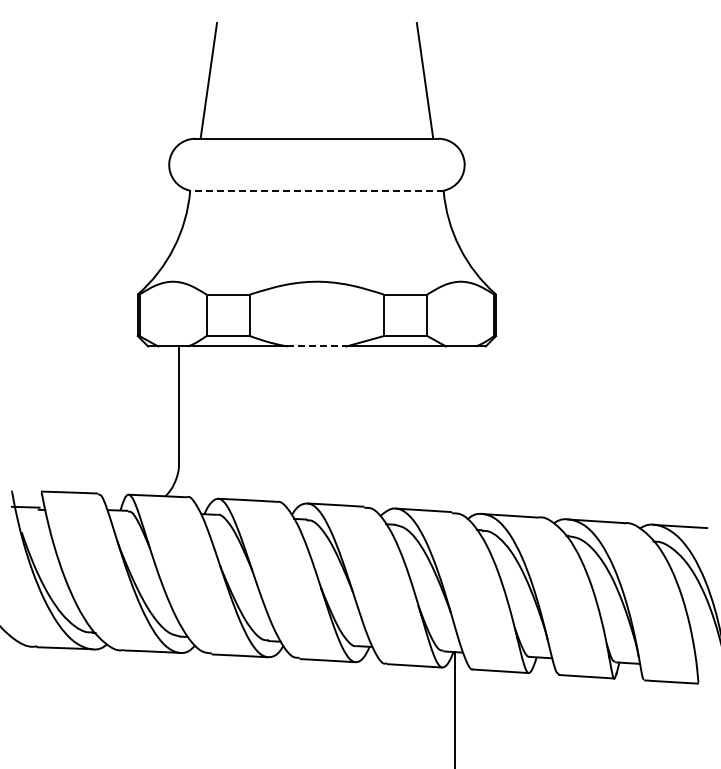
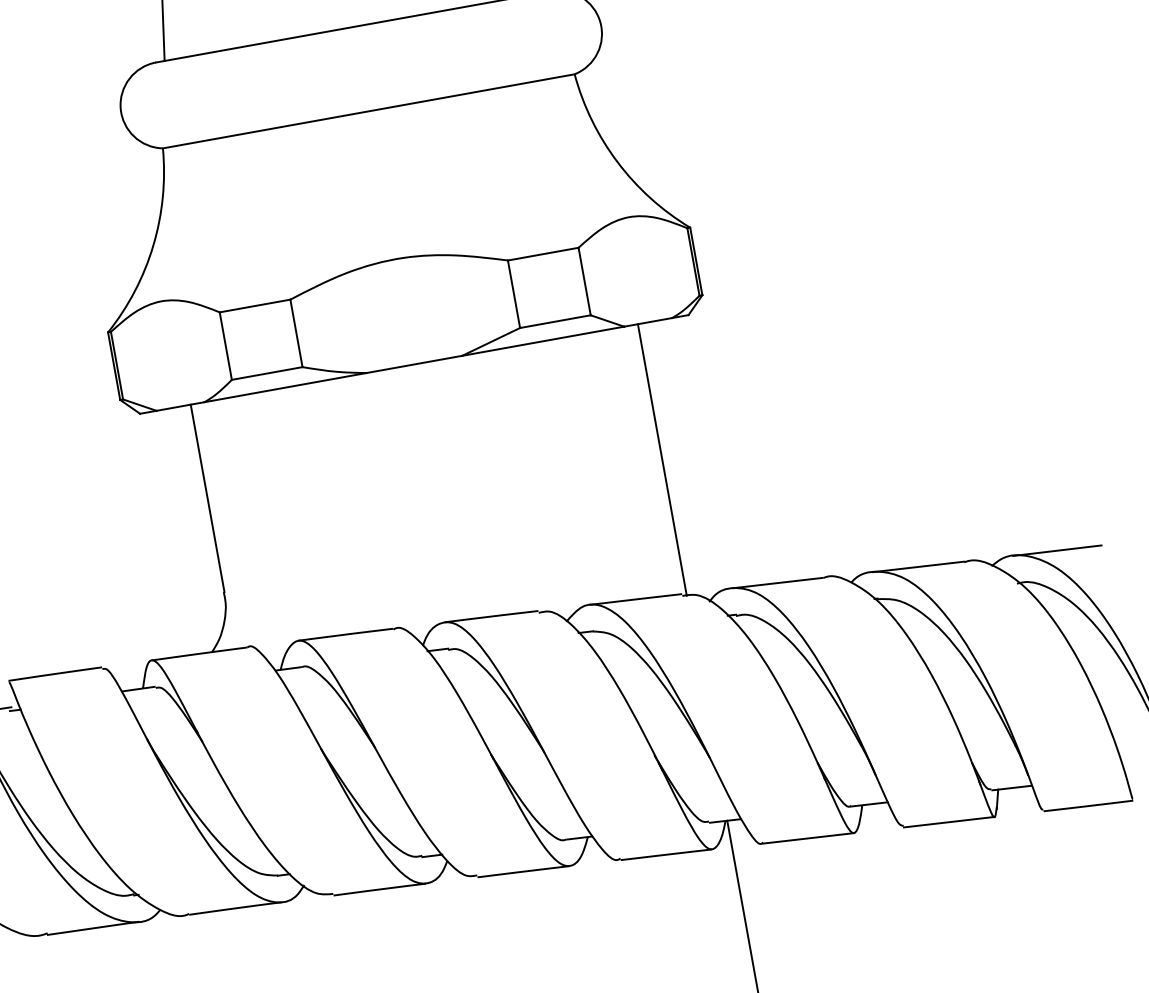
line: (316, 190) -> (368, 111), dashed -> solid
line: (317, 346) -> (415, 364), dashed -> solid
line: (454, 429) -> (662, 459), added

